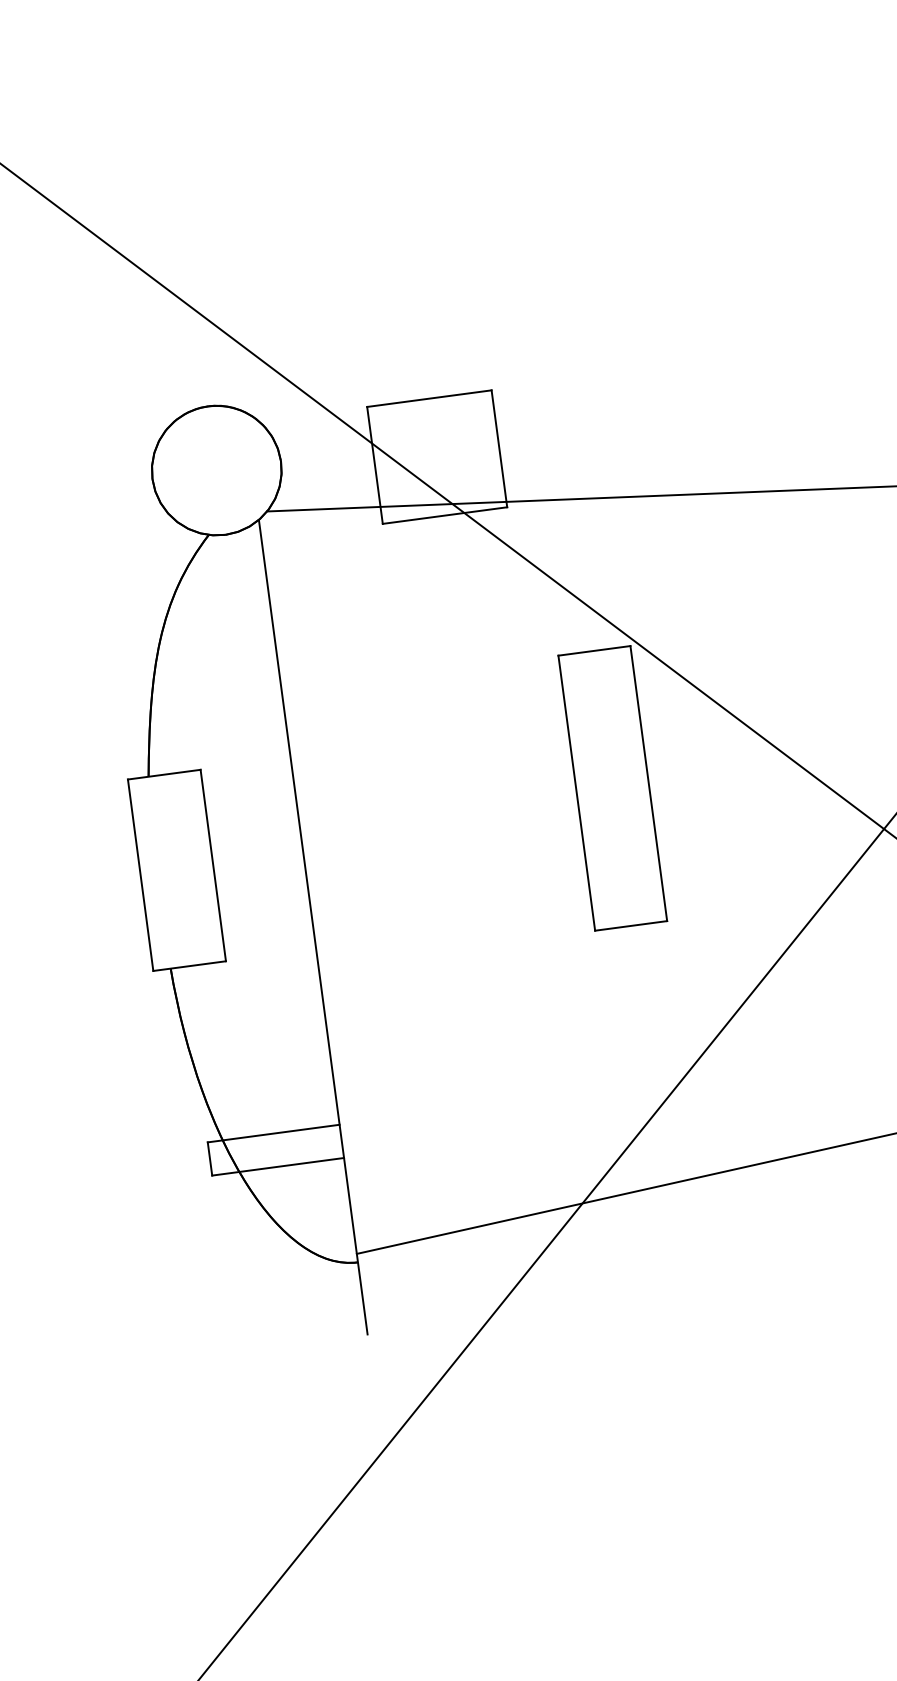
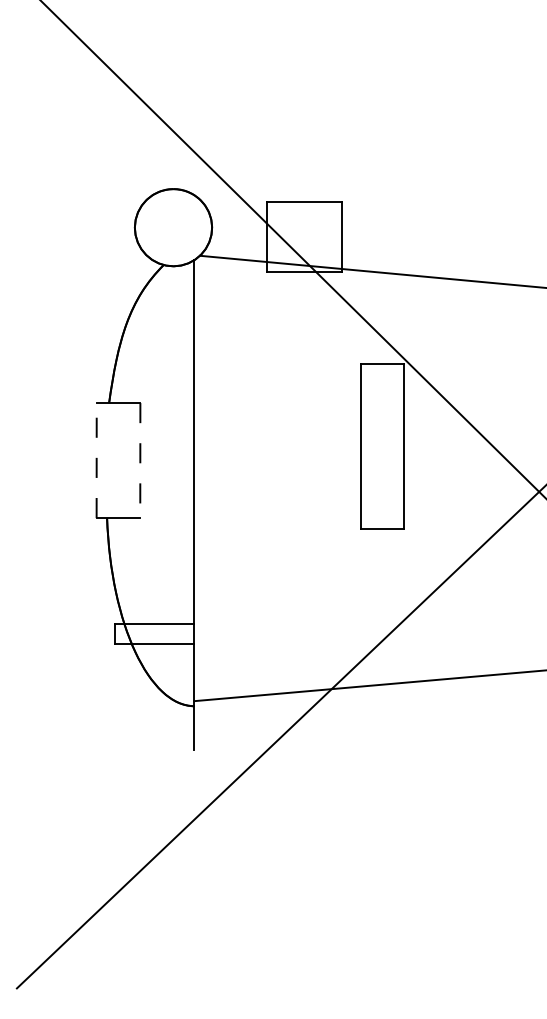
line: (213, 865) -> (140, 460), solid -> dashed
line: (140, 875) -> (96, 460), solid -> dashed

